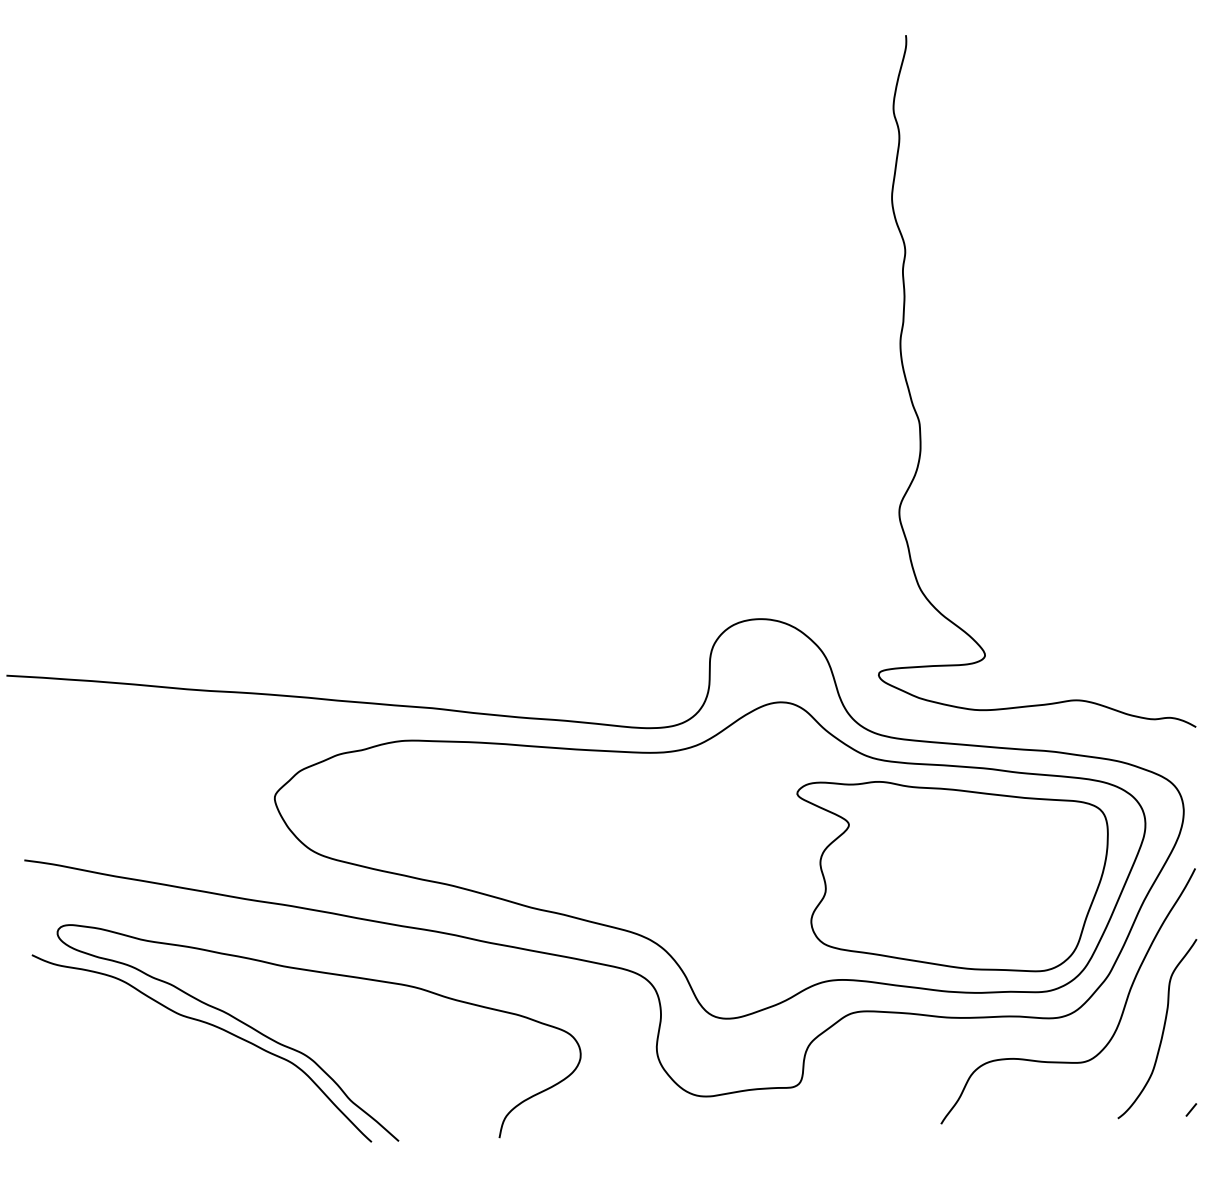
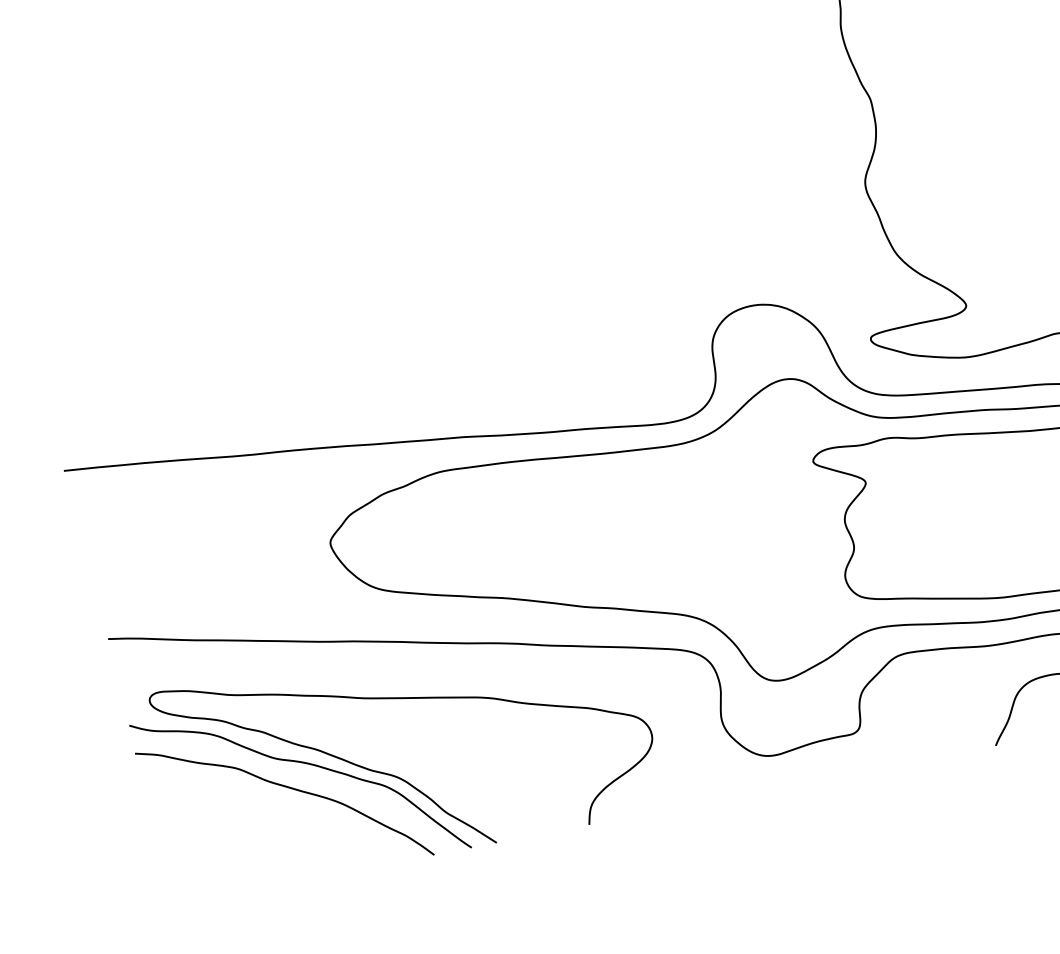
curve: (189, 1048) -> (289, 788), added

